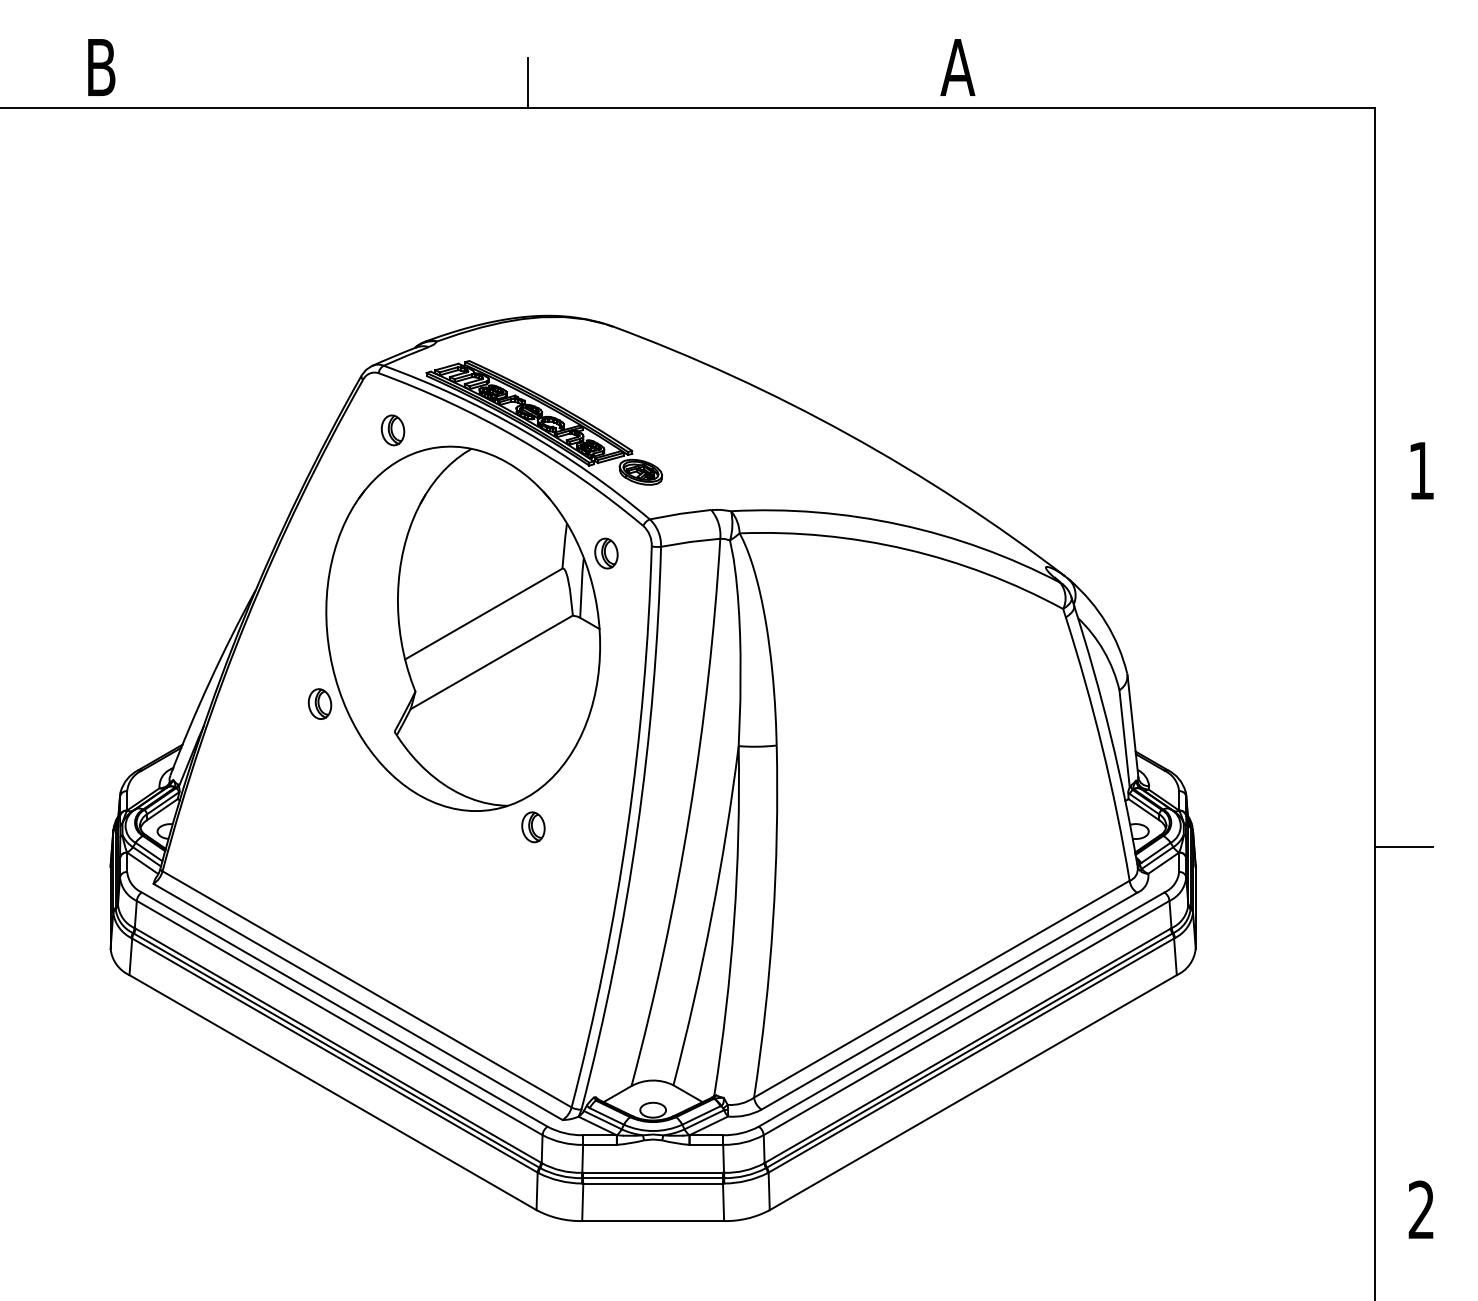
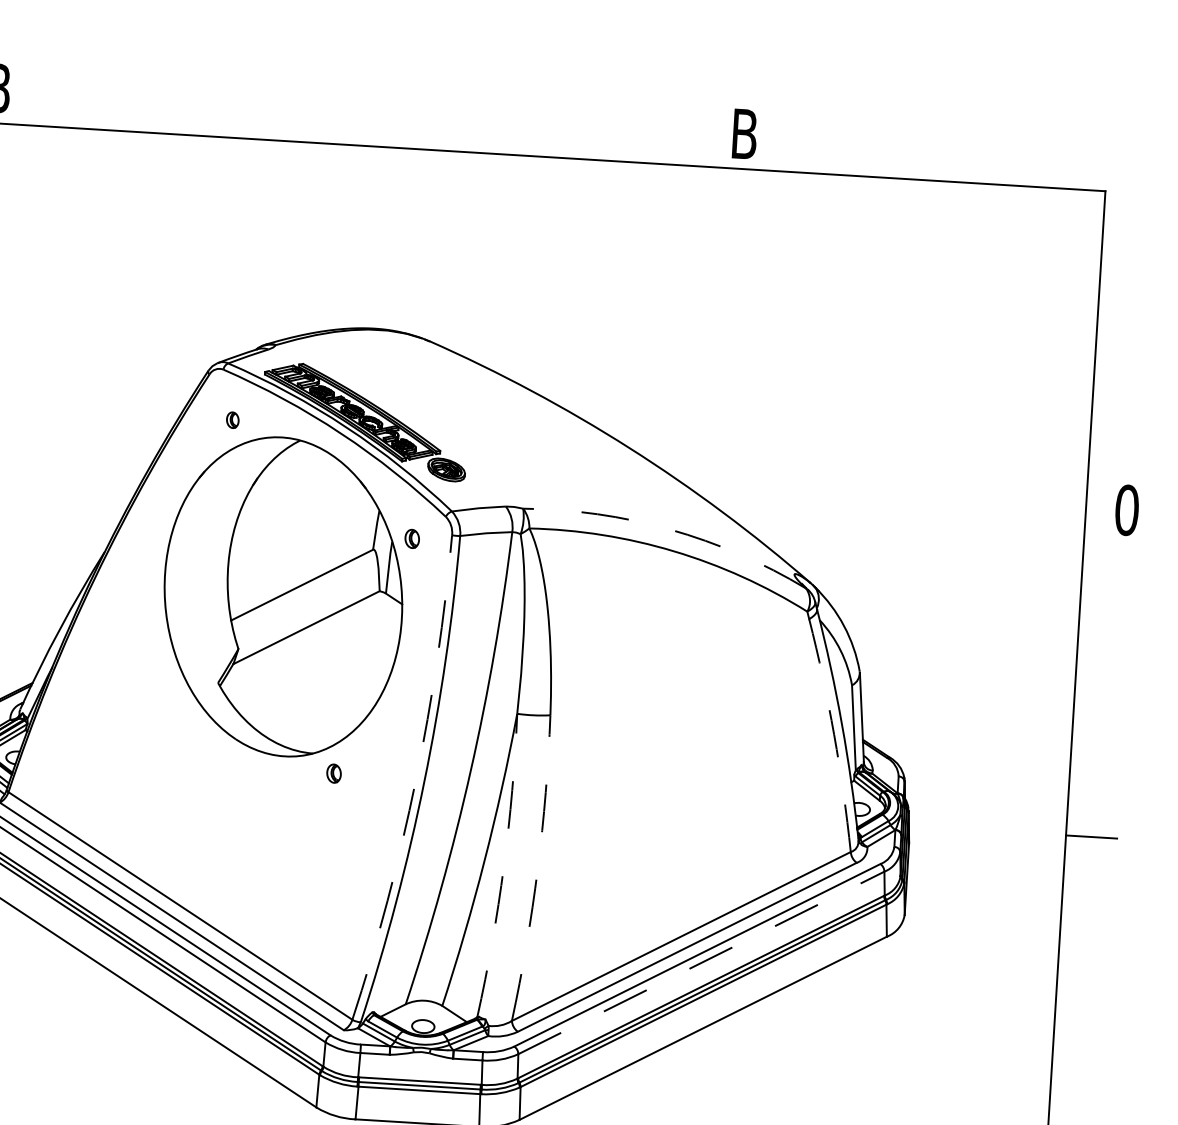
text: (957, 67) -> (744, 134), A -> B
line: (527, 82) -> (368, 124), removed
part: (392, 430) -> (232, 420), size x0.6
text: (1421, 470) -> (1126, 510), 1 -> 0
arc: (900, 524) -> (670, 529), solid -> dashed
part: (606, 553) -> (412, 538), size x0.7
part: (319, 703) -> (154, 654), removed
arc: (1102, 748) -> (834, 735), solid -> dashed
part: (533, 827) -> (334, 773), size x0.7
arc: (627, 829) -> (415, 780), solid -> dashed
arc: (734, 921) -> (504, 866), solid -> dashed
arc: (773, 922) -> (538, 869), solid -> dashed
line: (967, 1017) -> (702, 962), solid -> dashed

